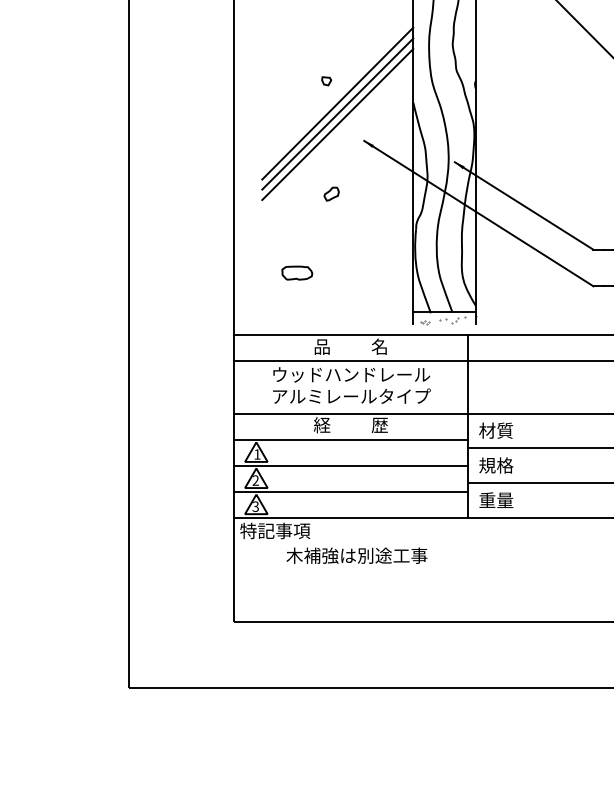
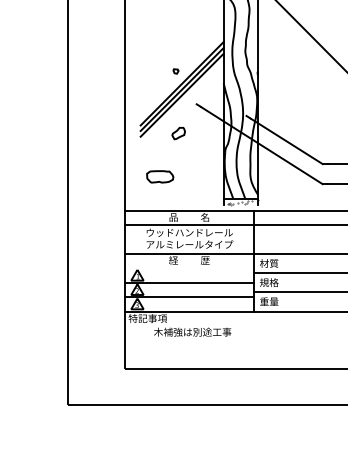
part: (331, 194) -> (178, 133), size x1.6
part: (296, 272) -> (159, 176), size x1.6
line: (349, 439) -> (188, 268), removed

